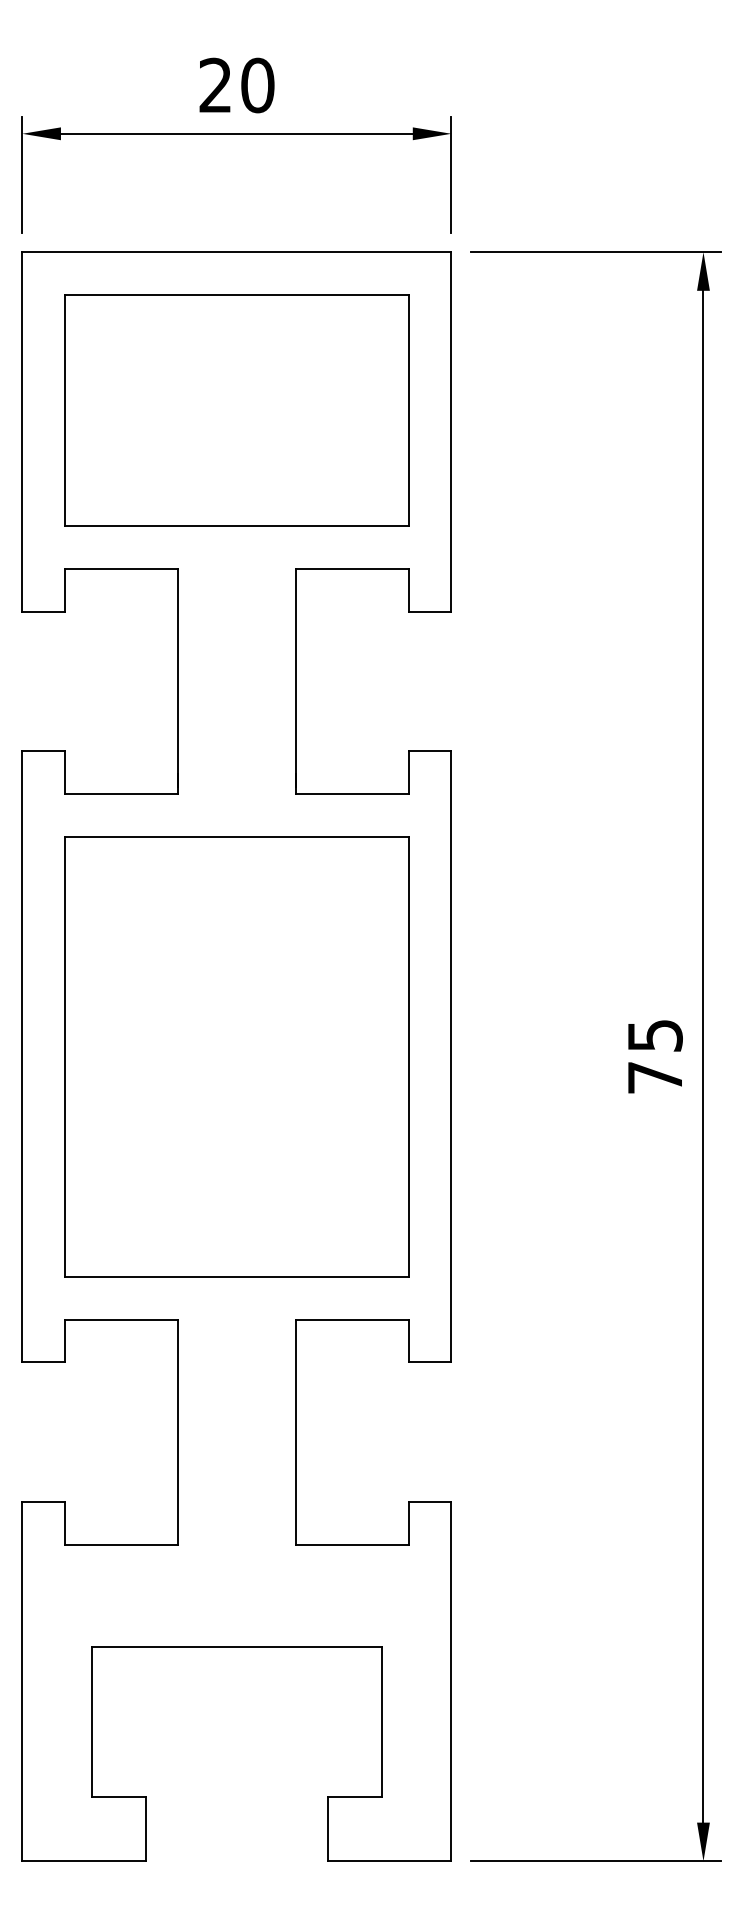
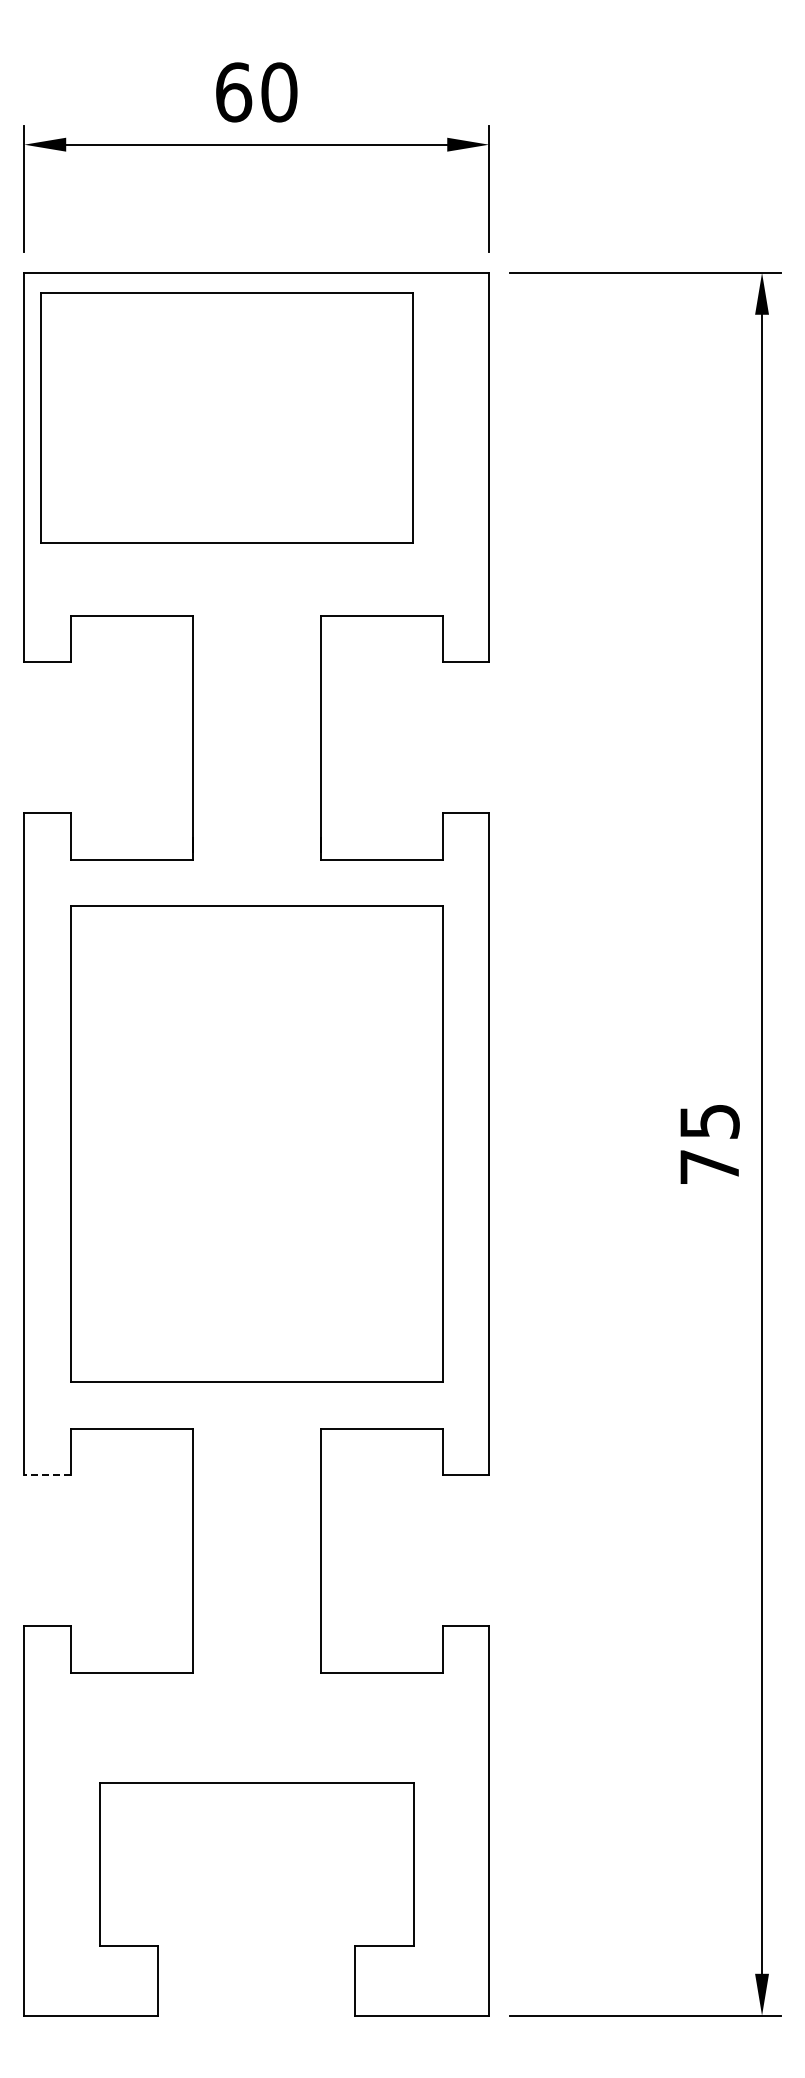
text: (216, 85) -> (234, 92), 20 -> 60
part: (236, 409) -> (226, 417), moved
line: (43, 1362) -> (47, 1475), solid -> dashed

